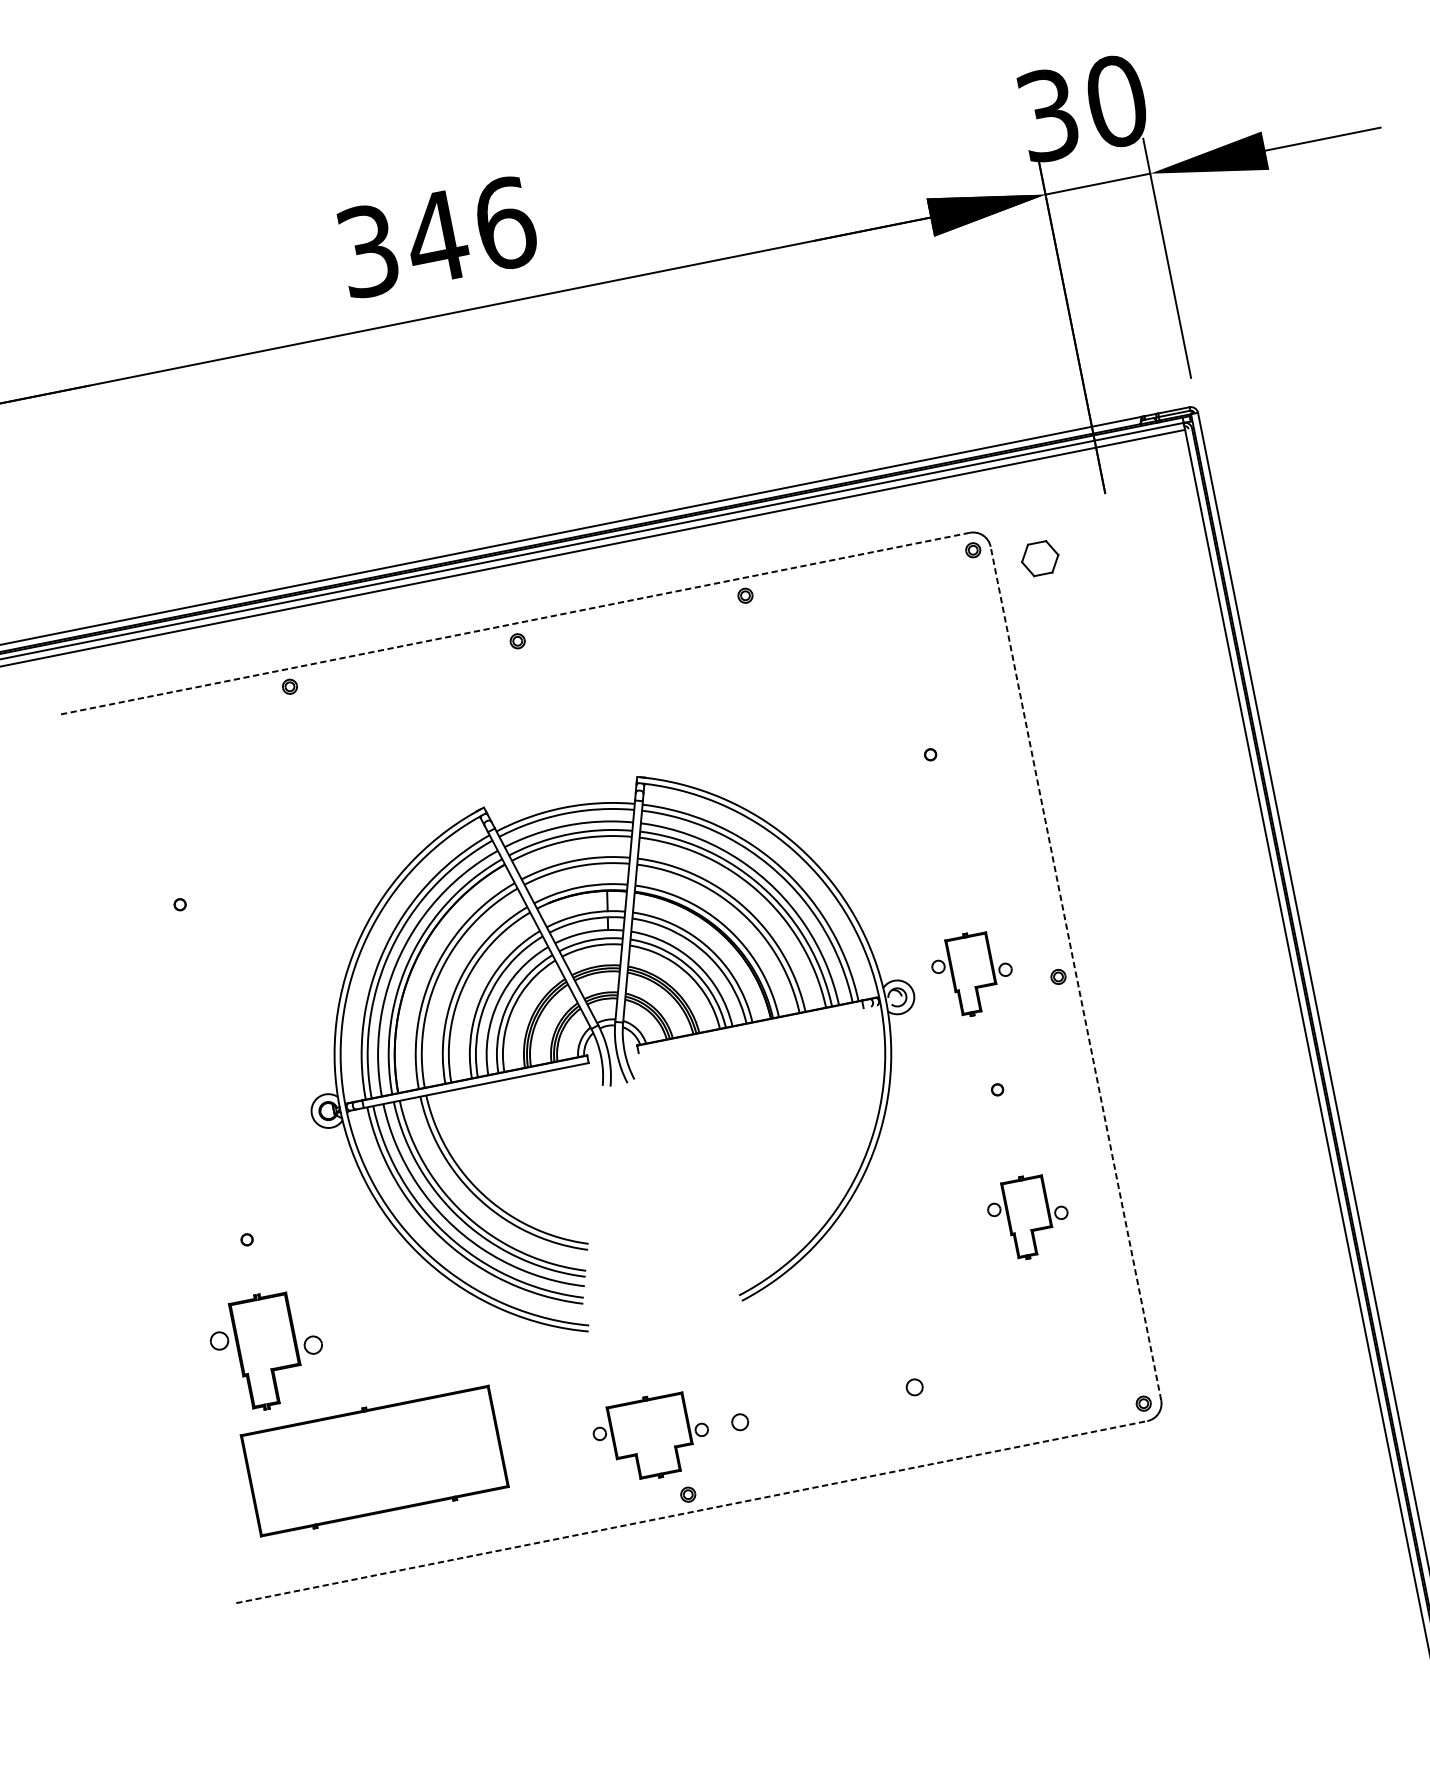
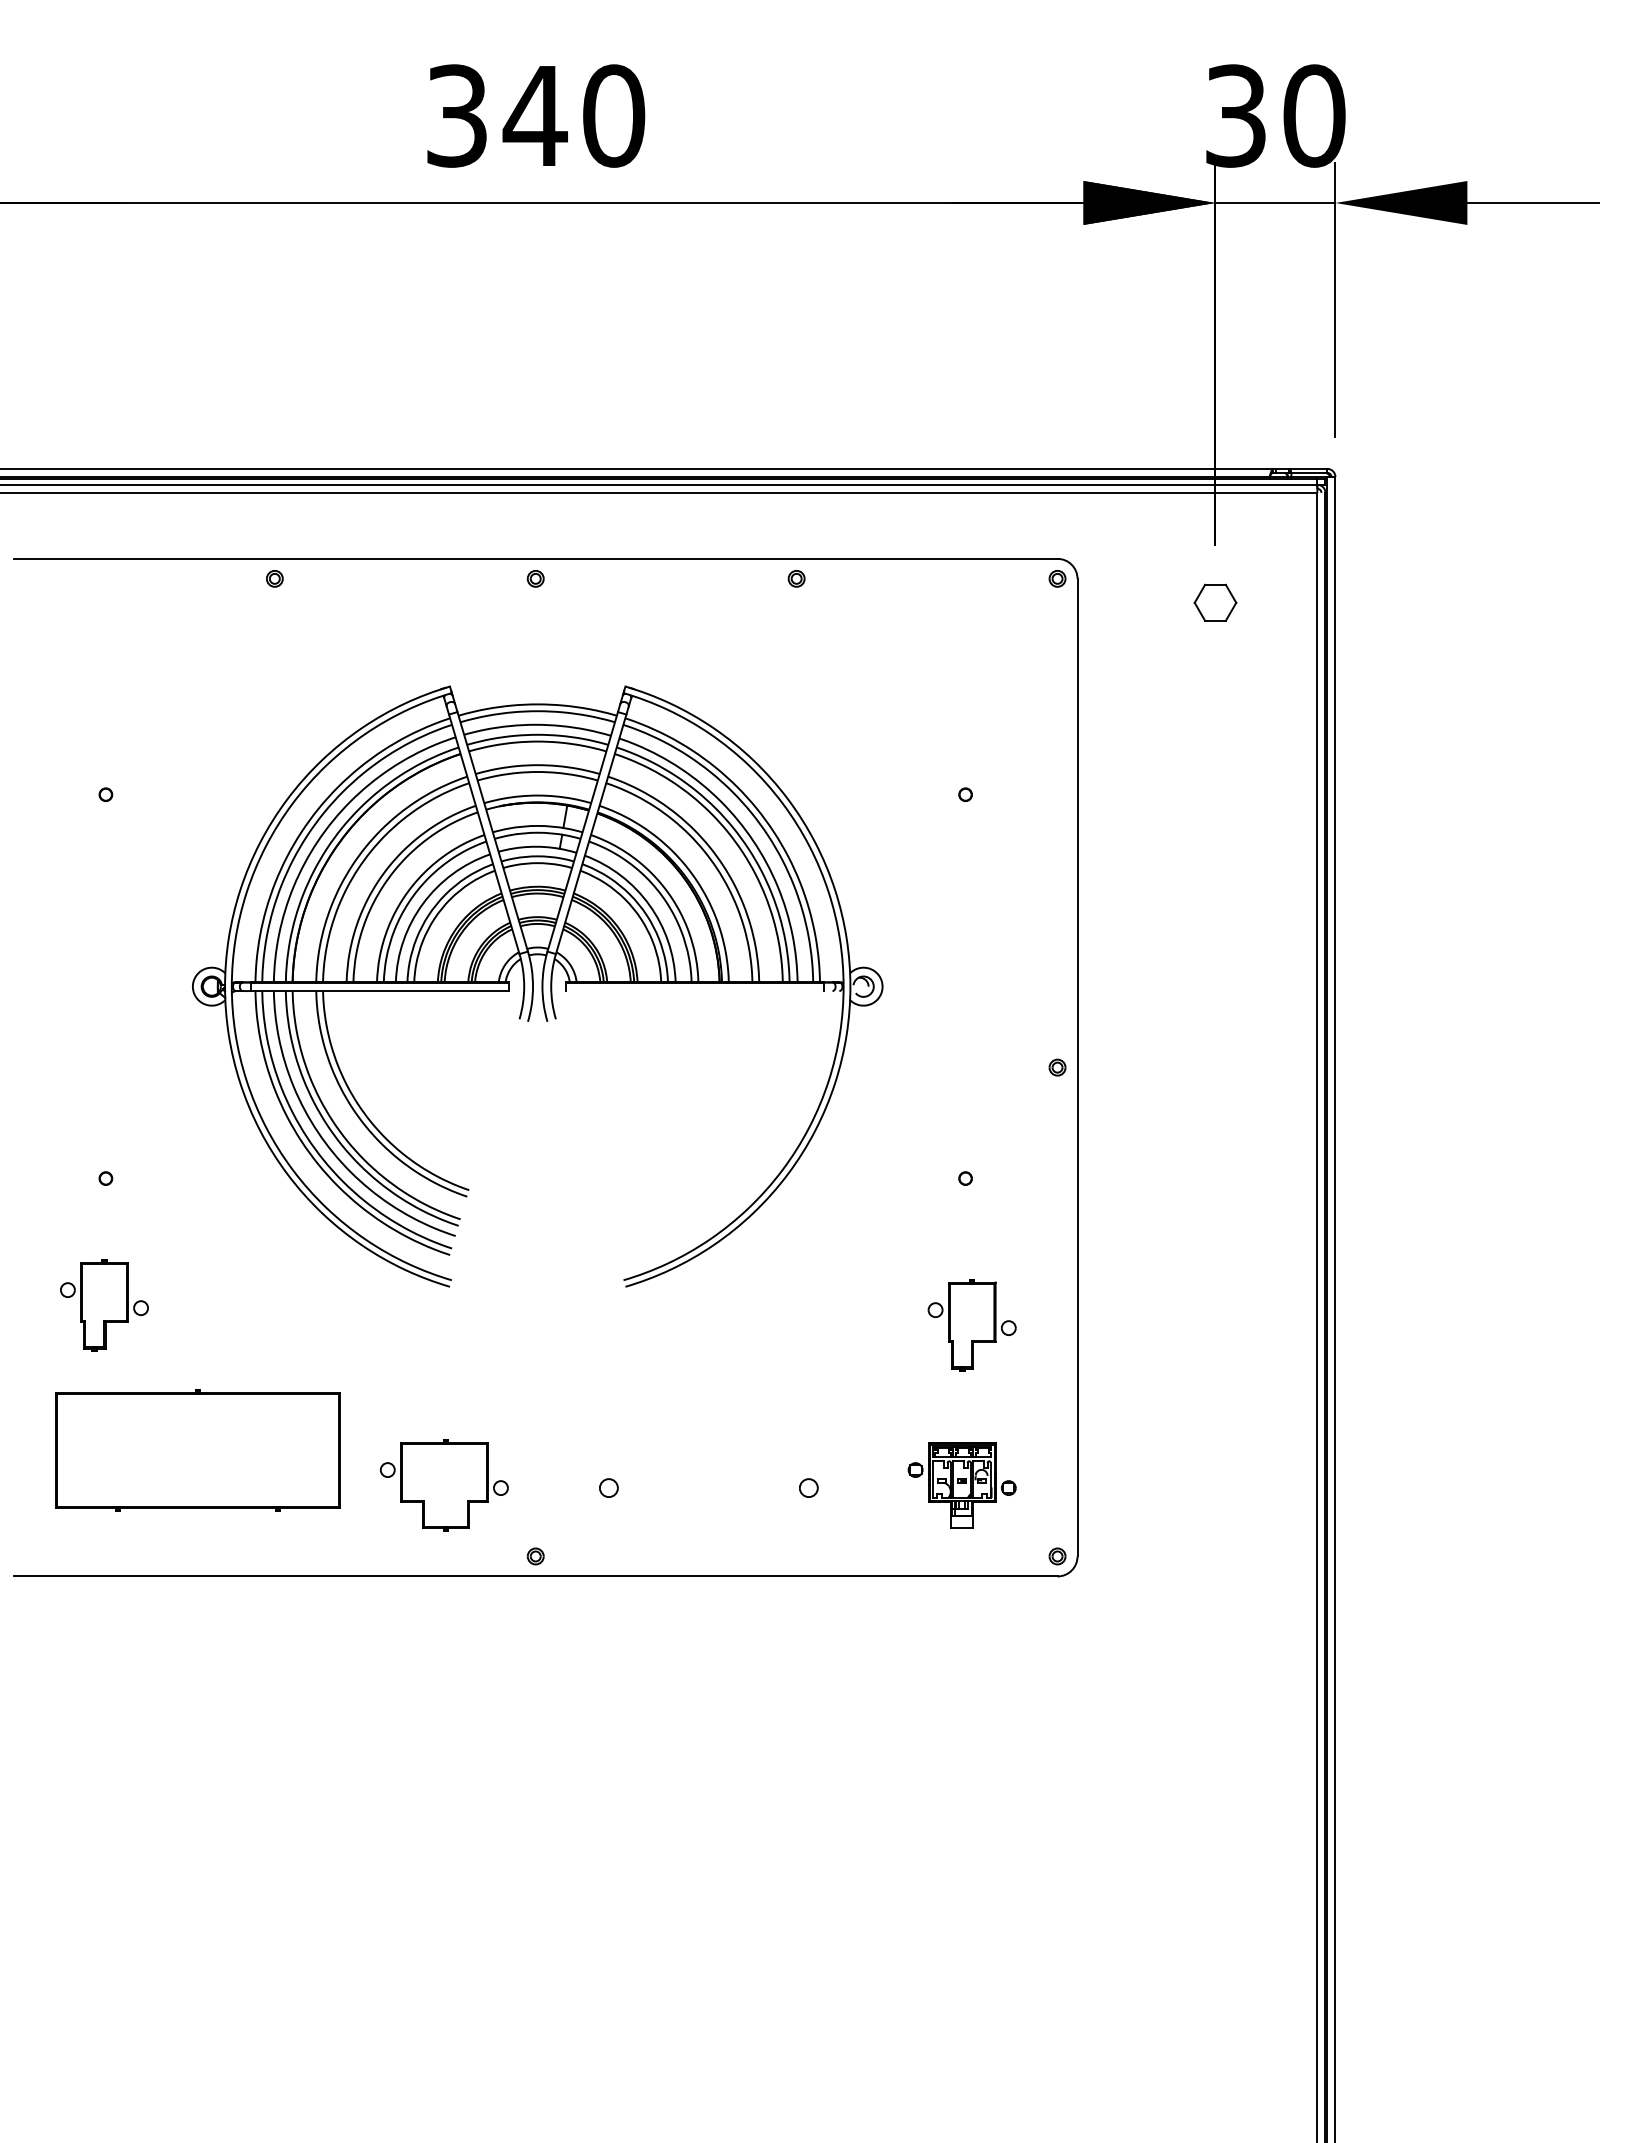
text: (505, 223) -> (614, 115), 346 -> 340
part: (1040, 558) -> (1215, 602), moved
line: (513, 623) -> (535, 558), dashed -> solid
line: (1075, 973) -> (1077, 1067), dashed -> solid
part: (972, 974) -> (963, 1045), removed
part: (612, 1054) -> (537, 986), moved
part: (268, 1350) -> (104, 1305), size x0.71
part: (1047, 1358) -> (961, 1485), added
part: (651, 1437) -> (443, 1485), moved
line: (691, 1512) -> (535, 1576), dashed -> solid

